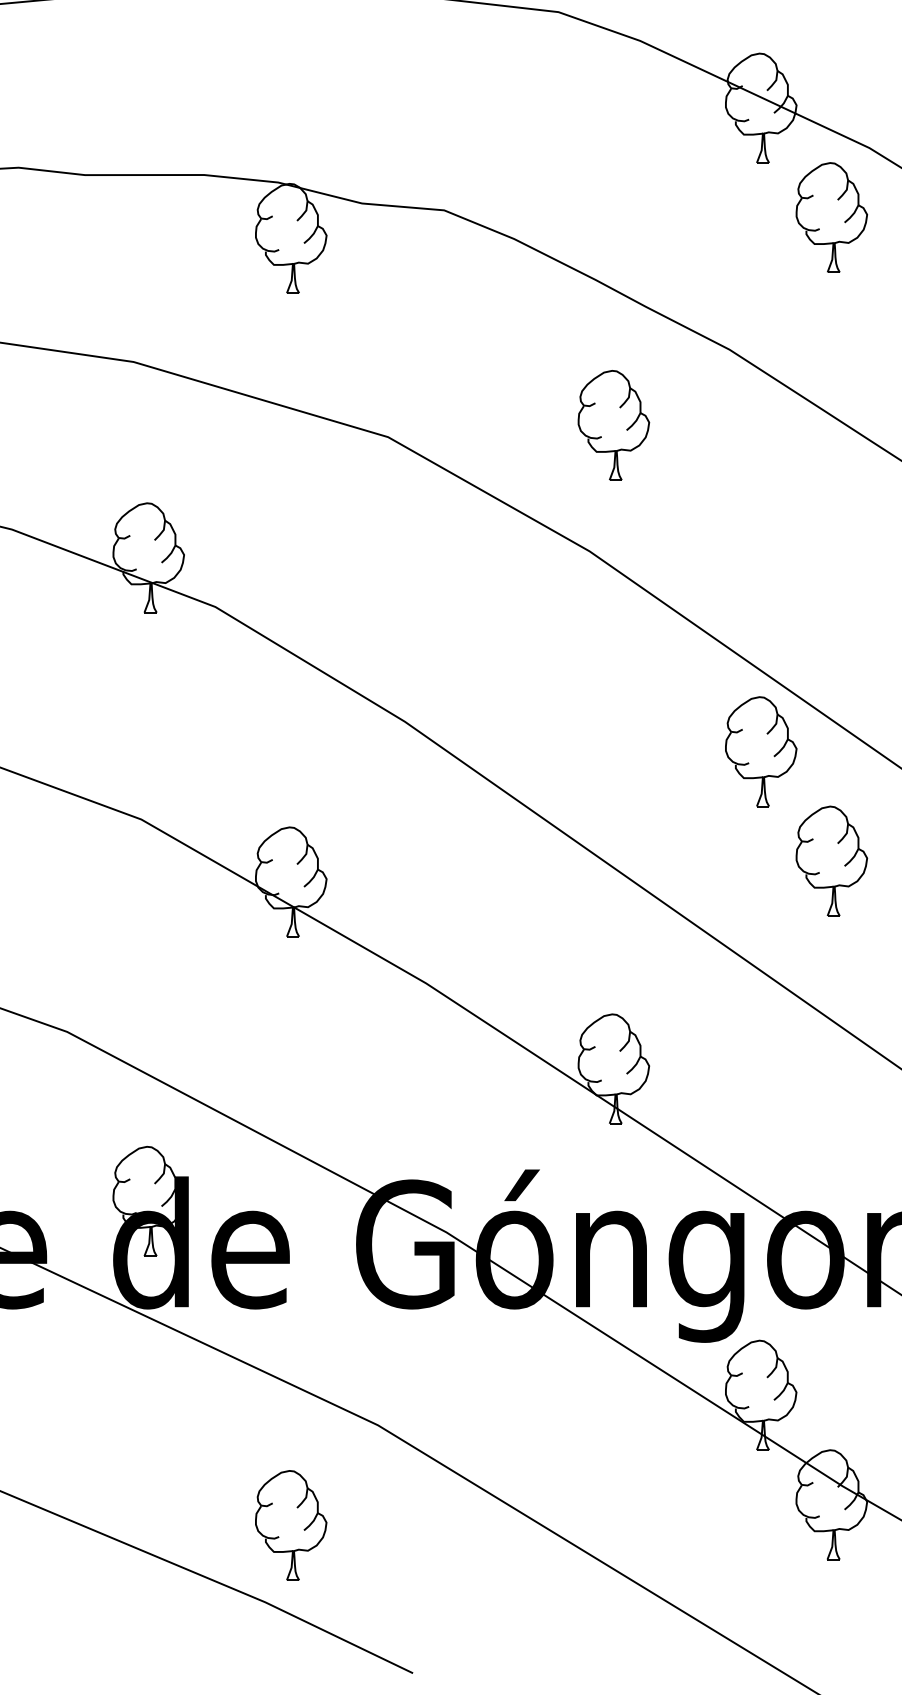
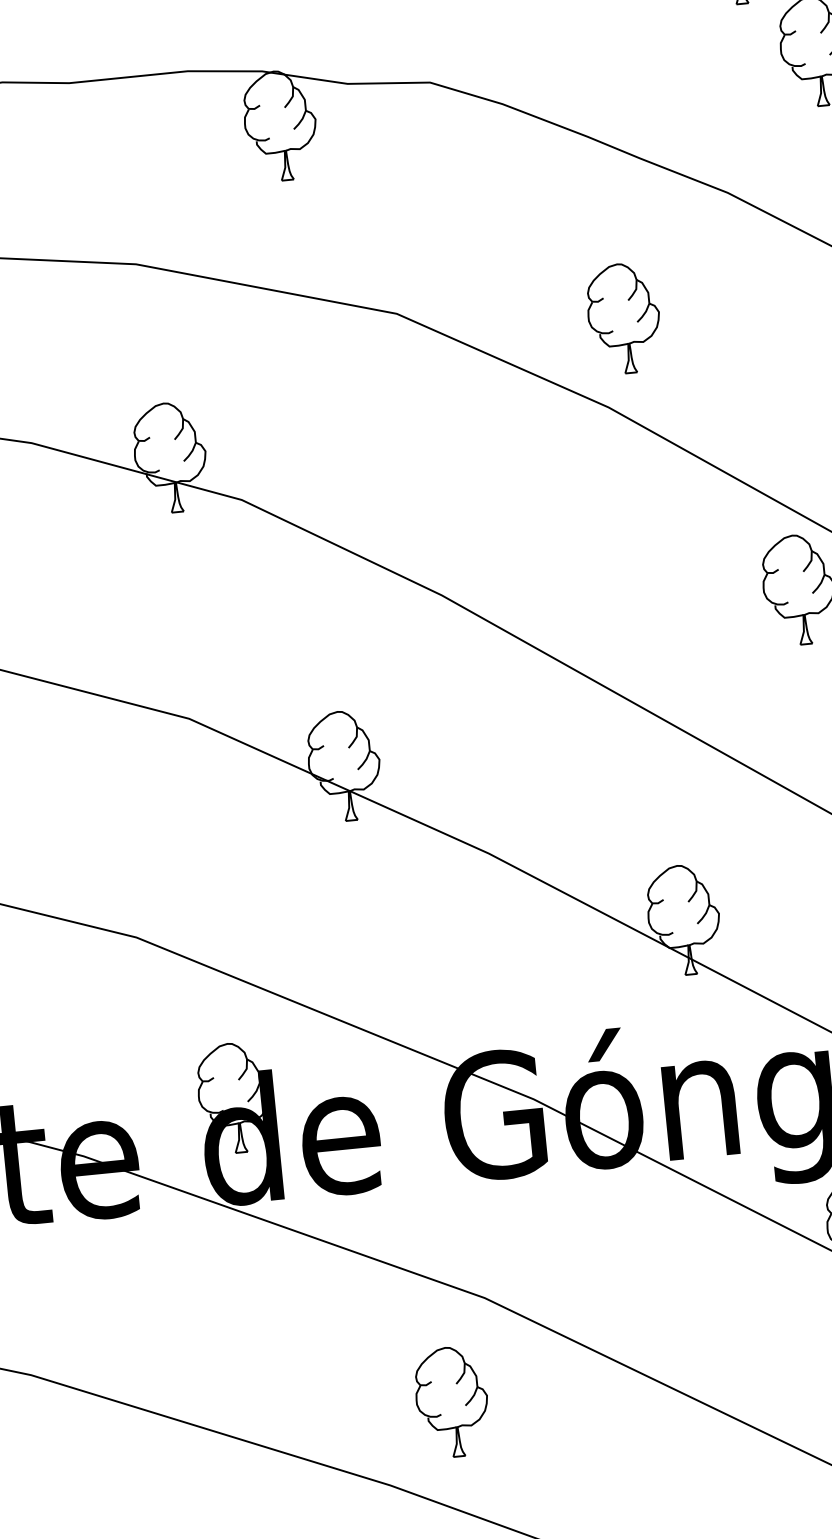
part: (613, 425) -> (623, 318), moved
part: (291, 1525) -> (452, 1402), moved

